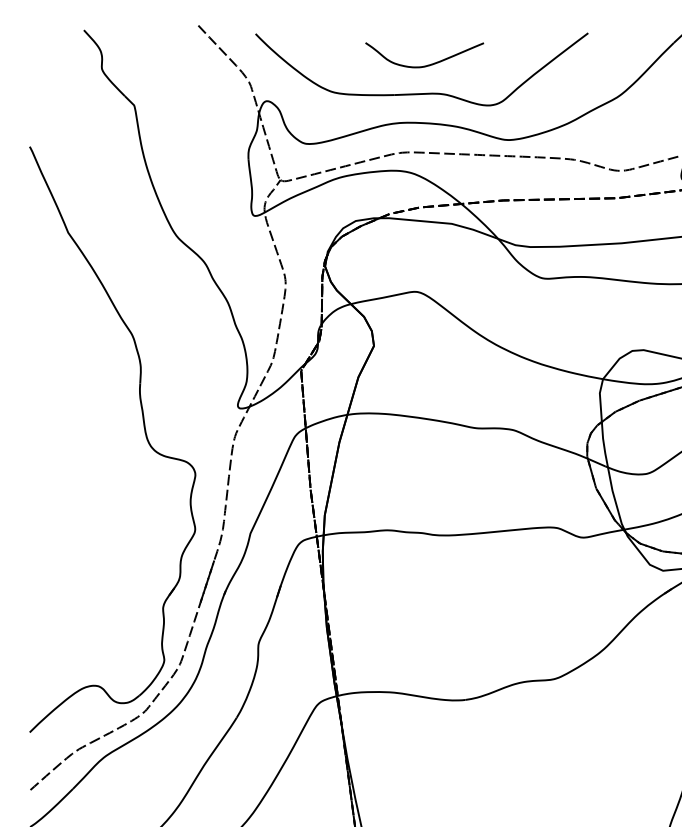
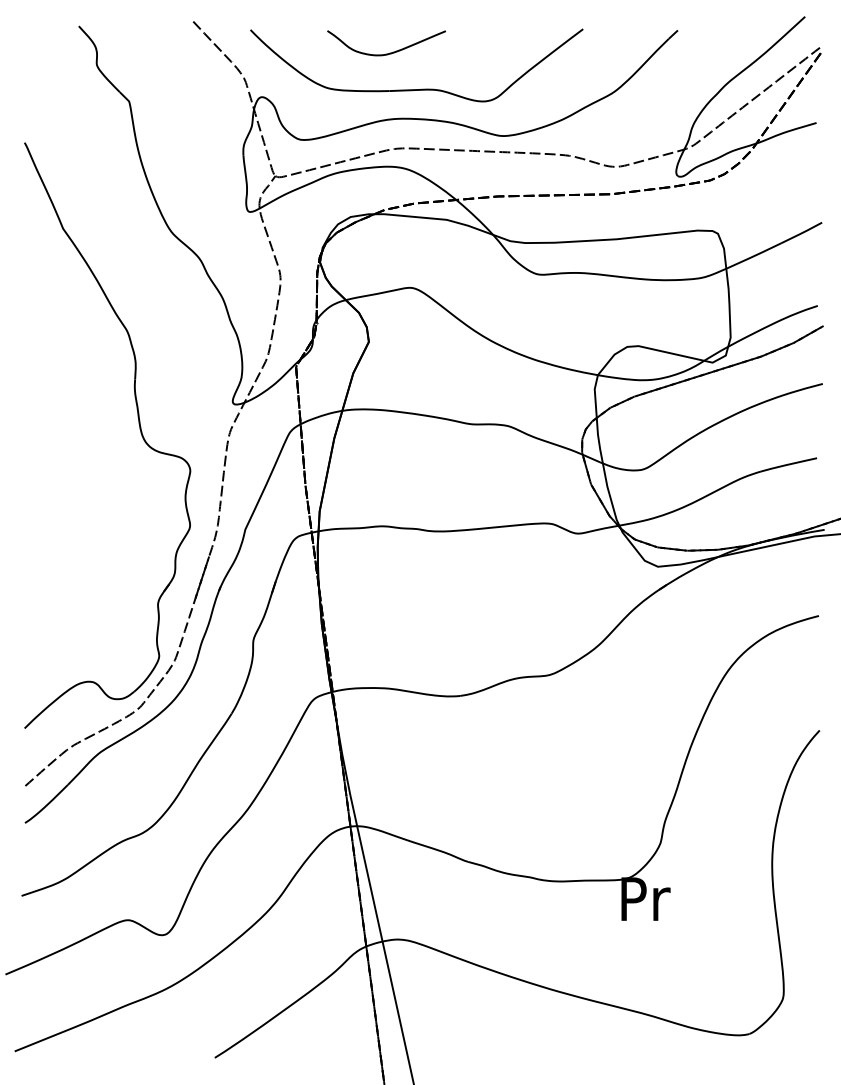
curve: (427, 64) -> (389, 52), moved

